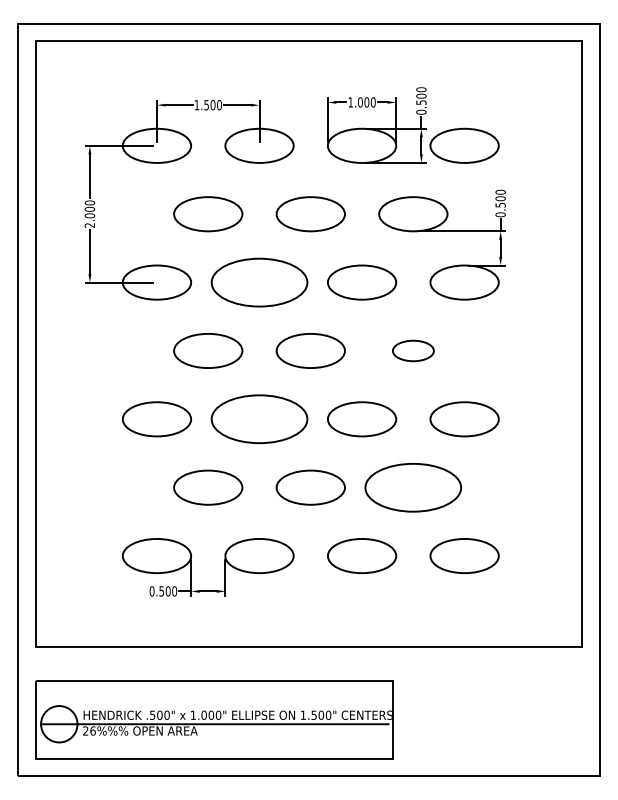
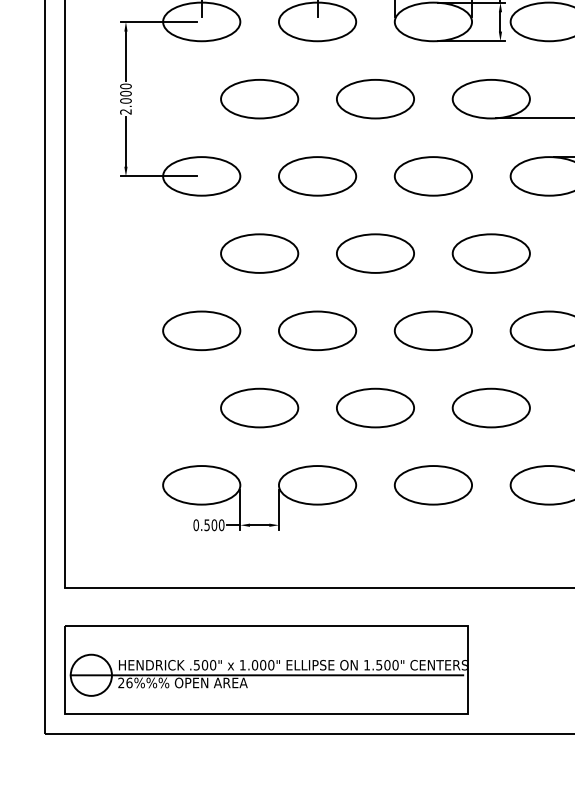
part: (259, 282) -> (317, 176), size x0.71
part: (413, 350) -> (491, 253), size x1.67
part: (259, 419) -> (317, 331), size x0.71
part: (413, 487) -> (491, 407), size x0.71

